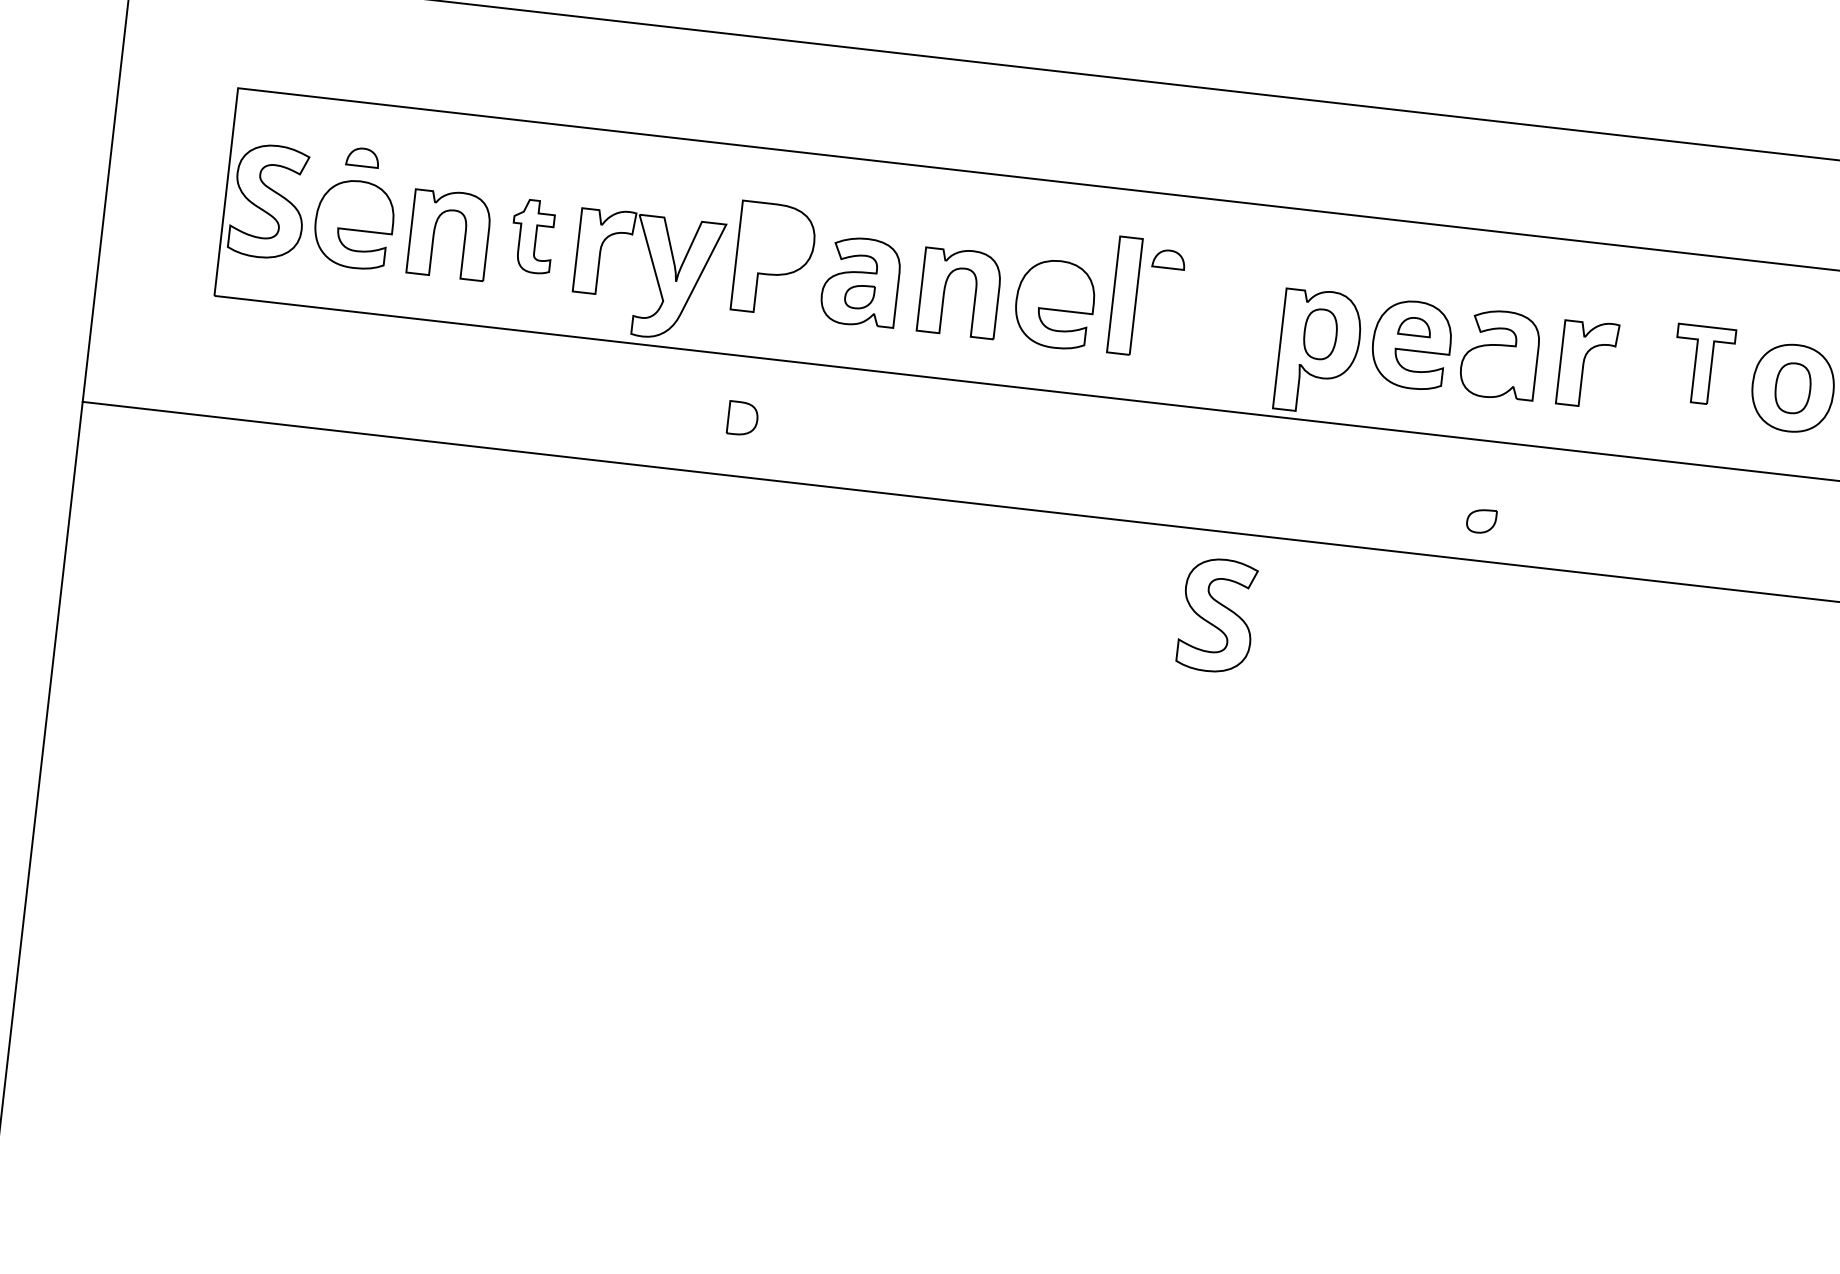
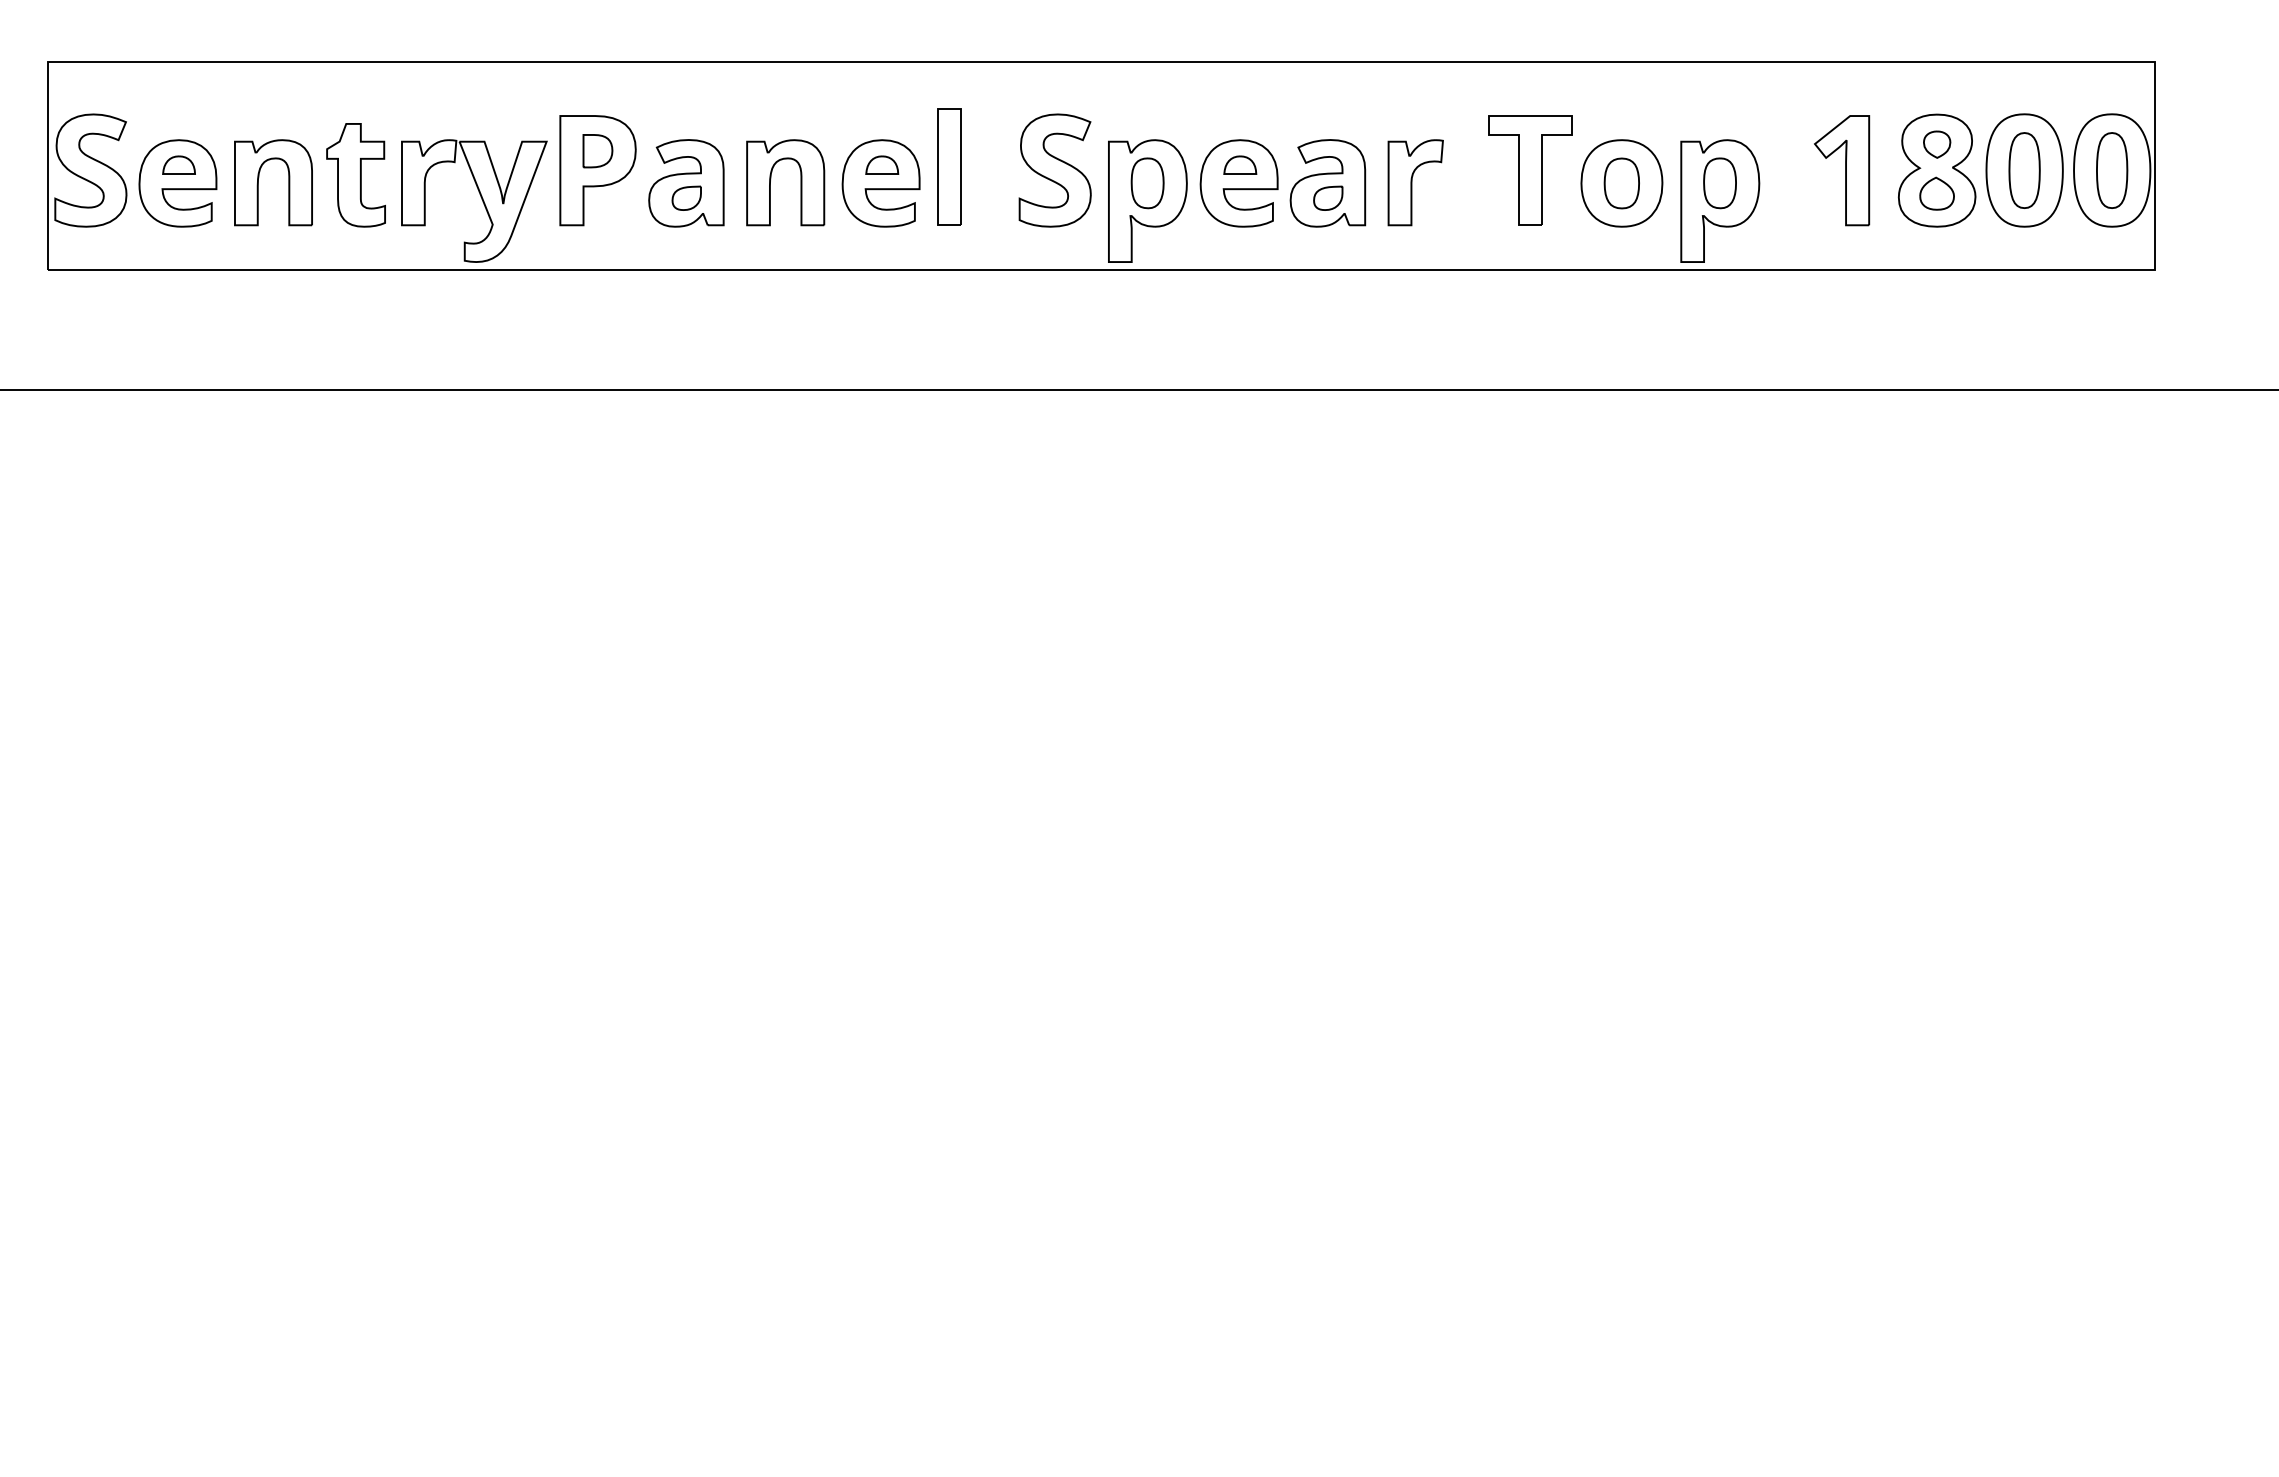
part: (362, 156) -> (178, 164), moved
part: (532, 236) -> (355, 175), size x1.43
part: (1169, 258) -> (882, 164), moved
part: (1703, 364) -> (1530, 170), size x1.43
part: (742, 419) -> (597, 151), moved
part: (1481, 520) -> (1328, 197), moved
part: (1216, 615) -> (1054, 170), moved

